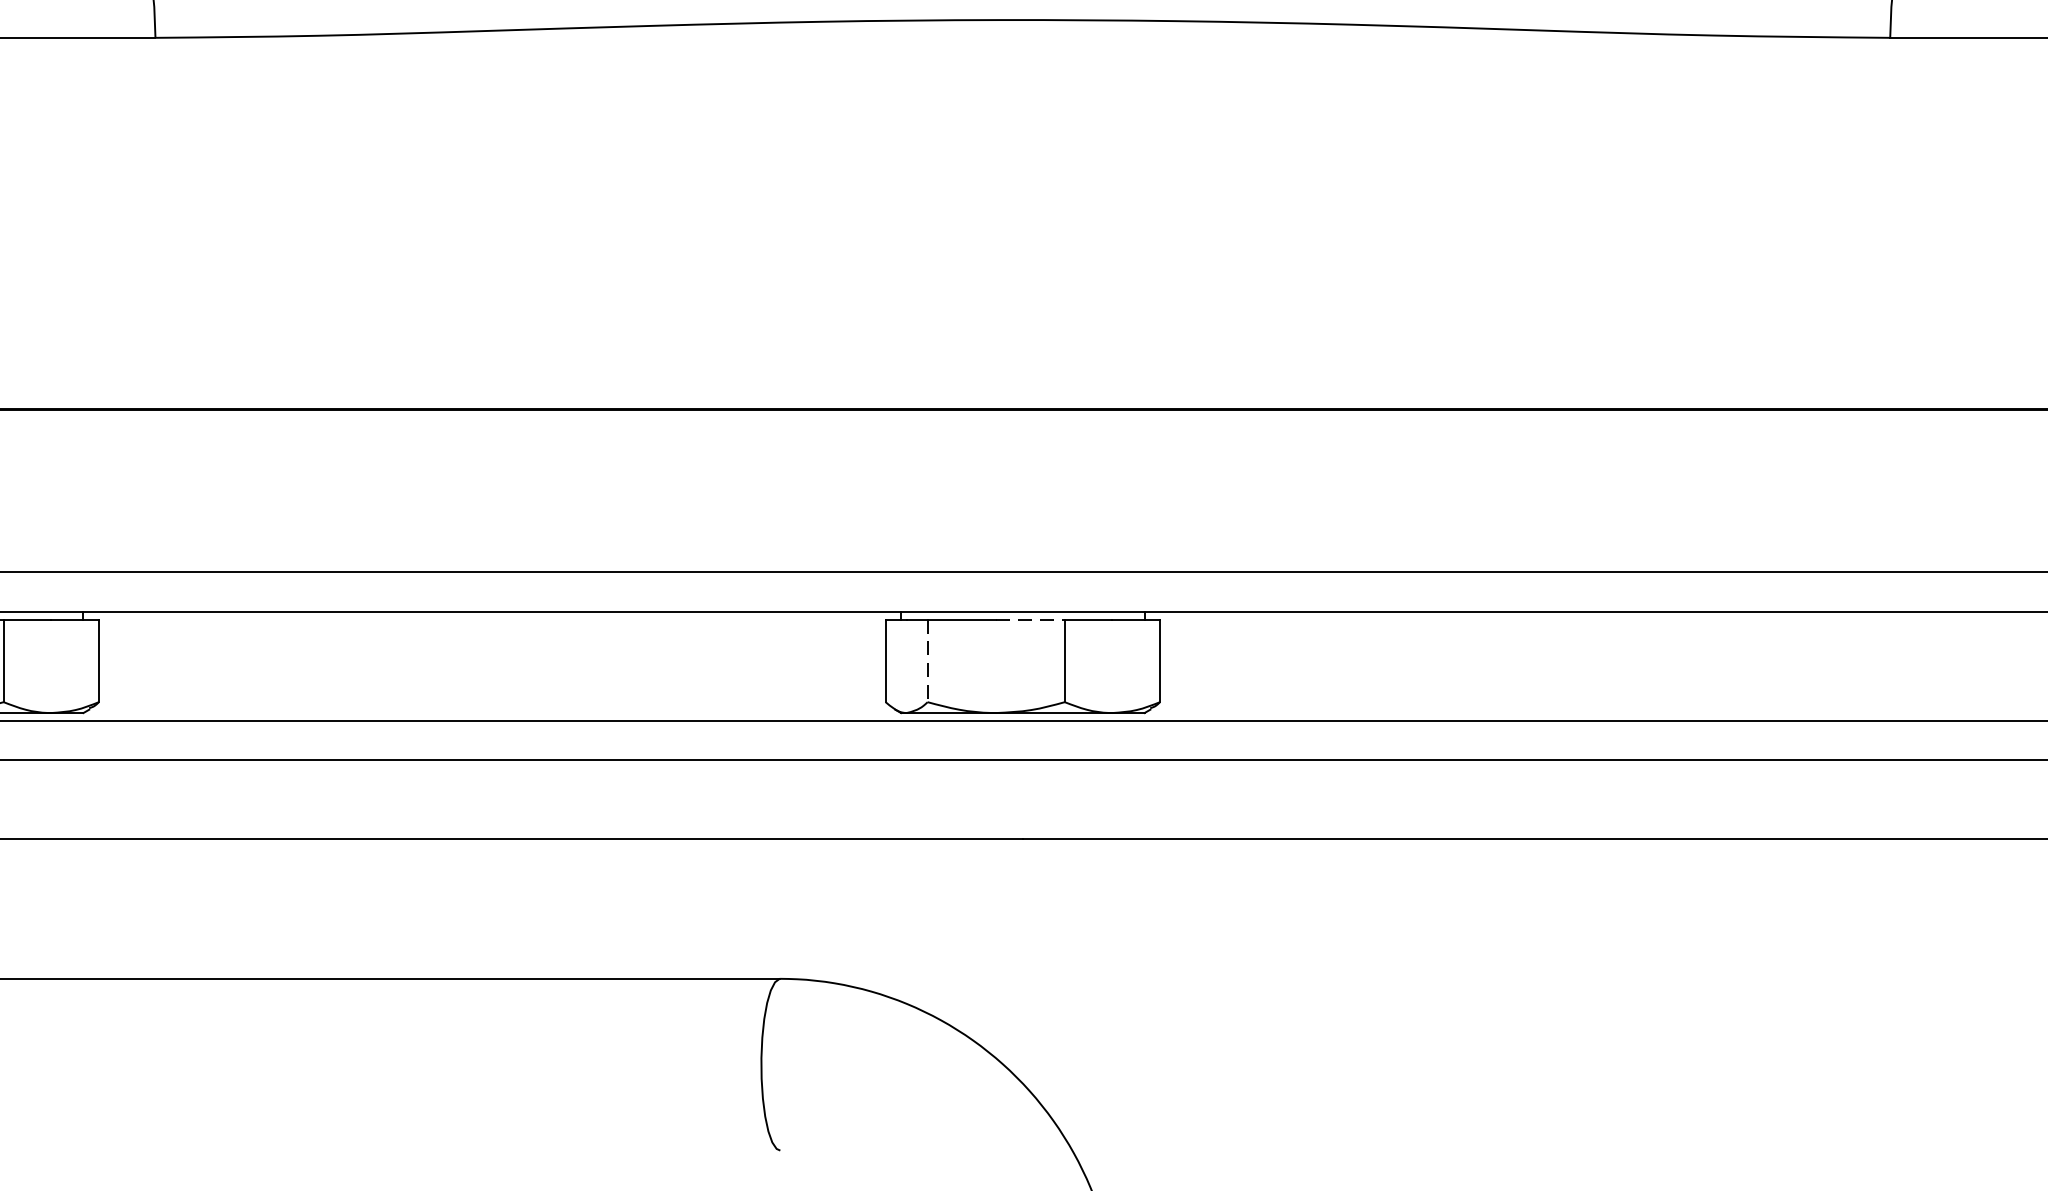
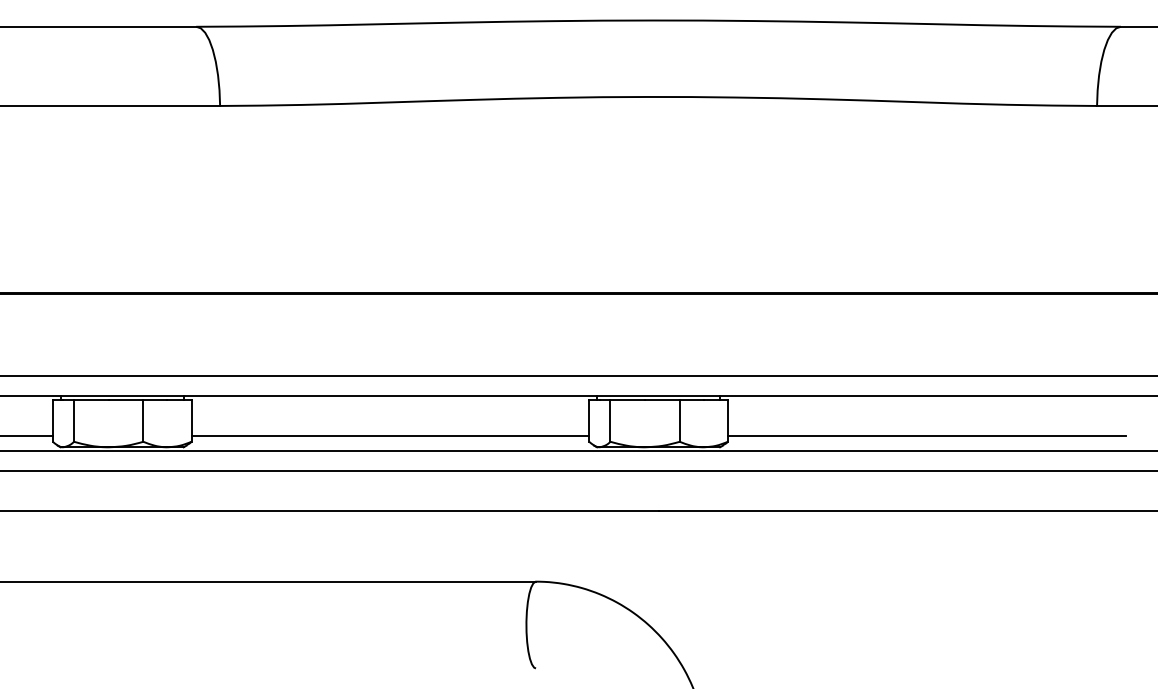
line: (1030, 620) -> (662, 400), dashed -> solid
line: (927, 660) -> (610, 420), dashed -> solid
line: (492, 689) -> (390, 435), added
line: (1552, 689) -> (926, 435), added

